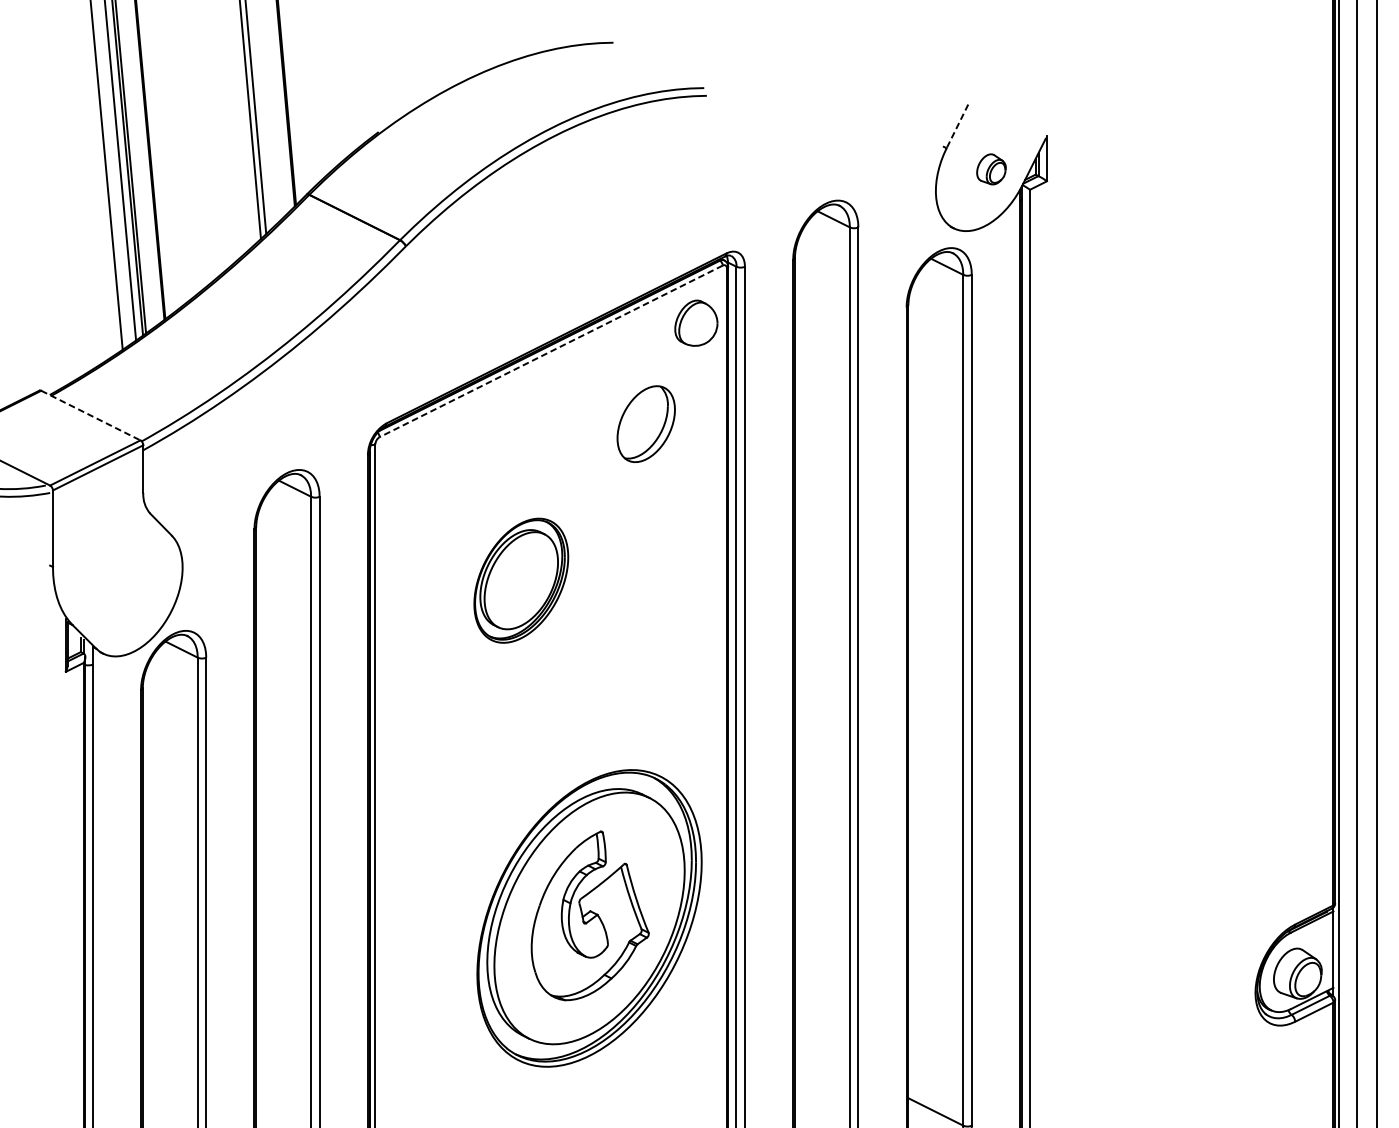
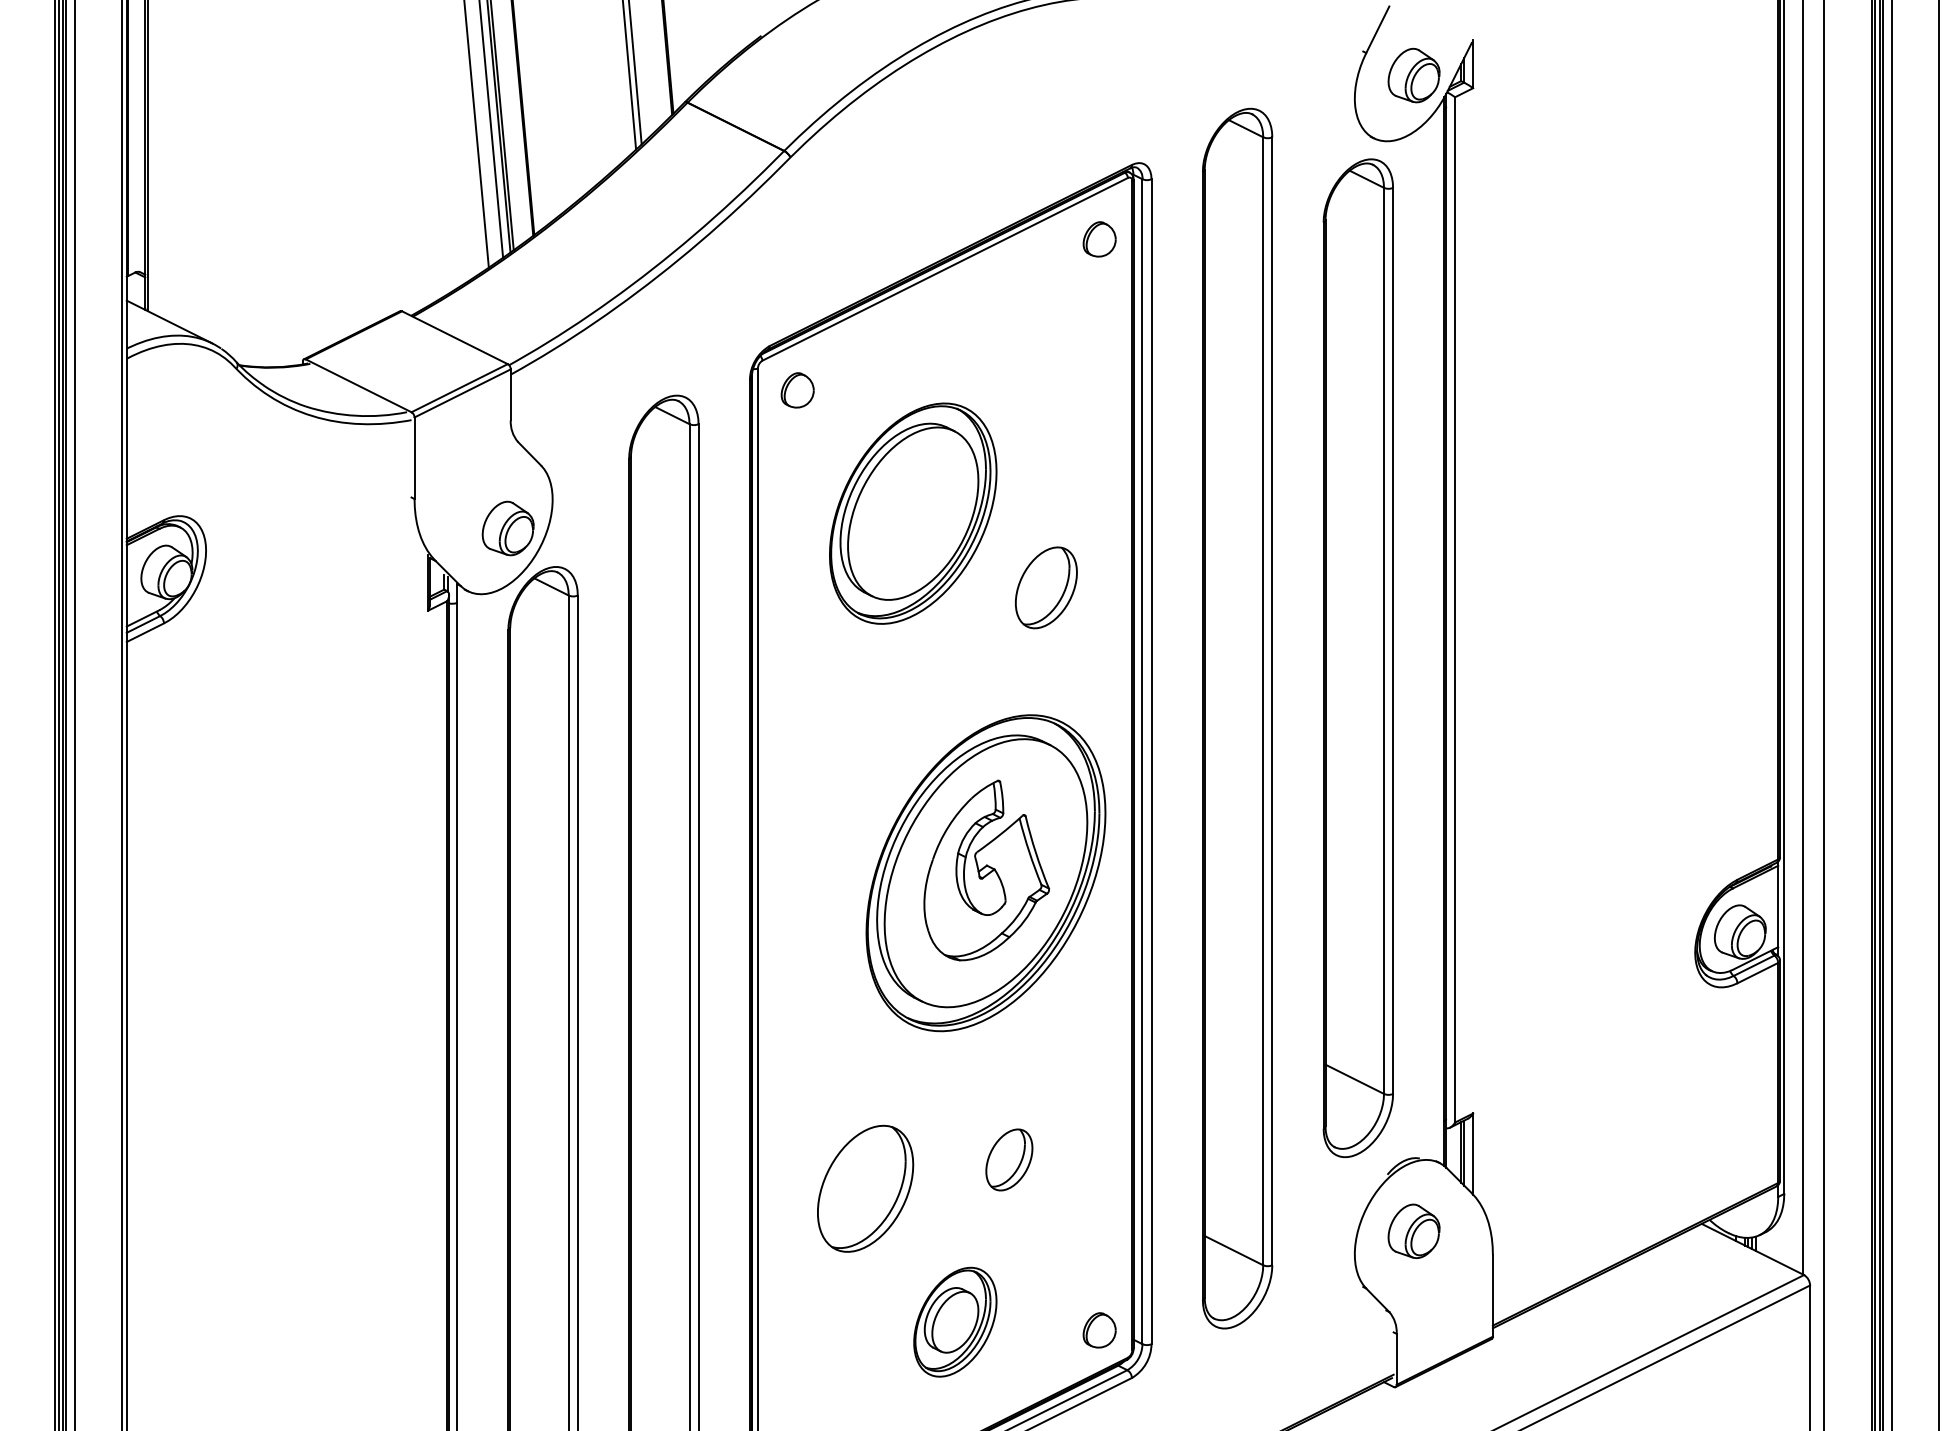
line: (957, 126) -> (1377, 29), dashed -> solid
part: (990, 169) -> (1413, 75), size x1.67
part: (696, 323) -> (1099, 239), size x0.71
line: (550, 351) -> (944, 269), dashed -> solid
line: (91, 415) -> (455, 337), dashed -> solid
part: (646, 423) -> (1046, 587), moved
part: (412, 465) -> (797, 390), added
part: (521, 580) -> (913, 513), size x1.67
part: (140, 594) -> (507, 528), added

